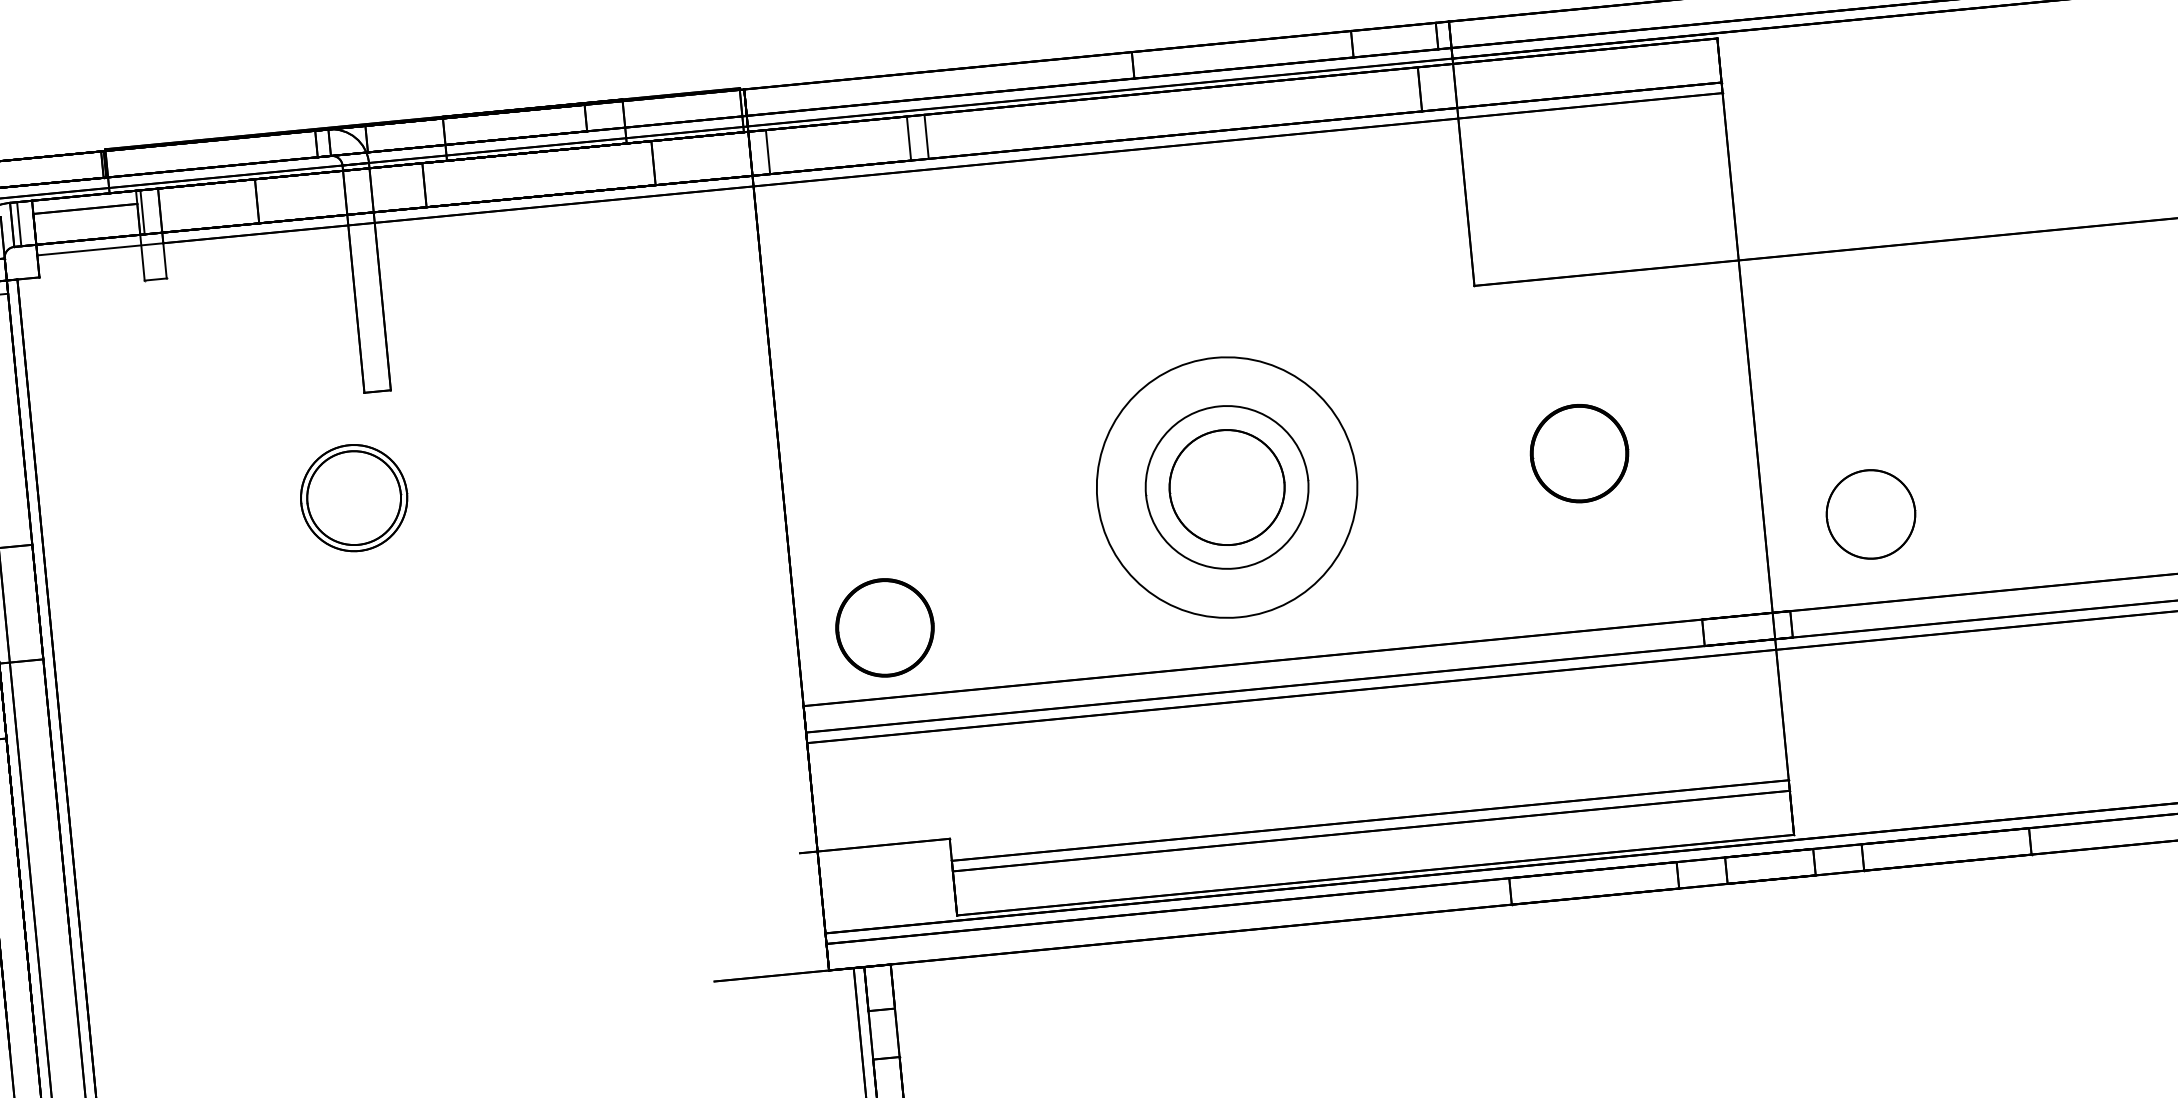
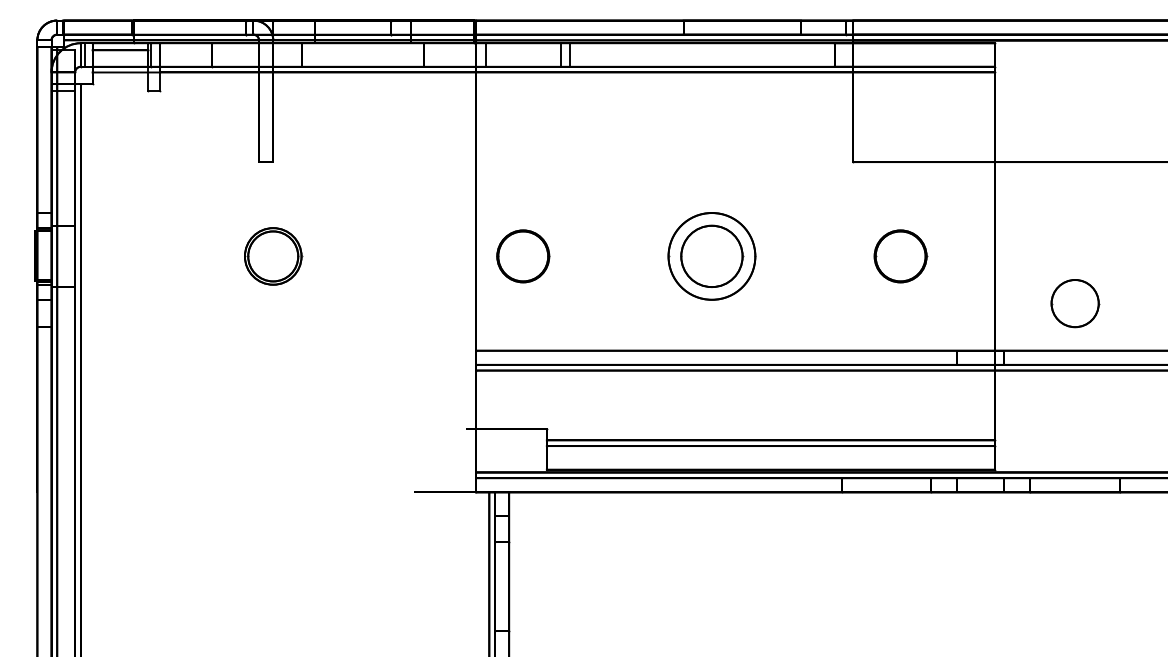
circle: (1226, 487) -> (711, 256), size x0.62
part: (354, 498) -> (273, 256), moved
part: (1871, 514) -> (1075, 303), moved
part: (885, 628) -> (523, 256), moved

